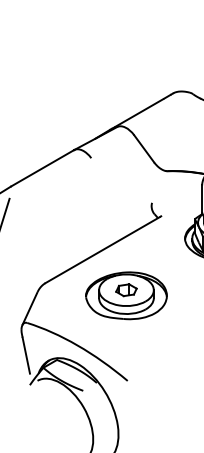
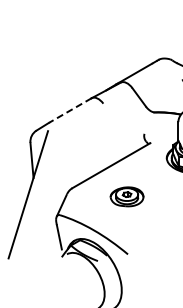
line: (42, 168) -> (70, 110), solid -> dashed
part: (125, 295) -> (126, 196), size x0.6

